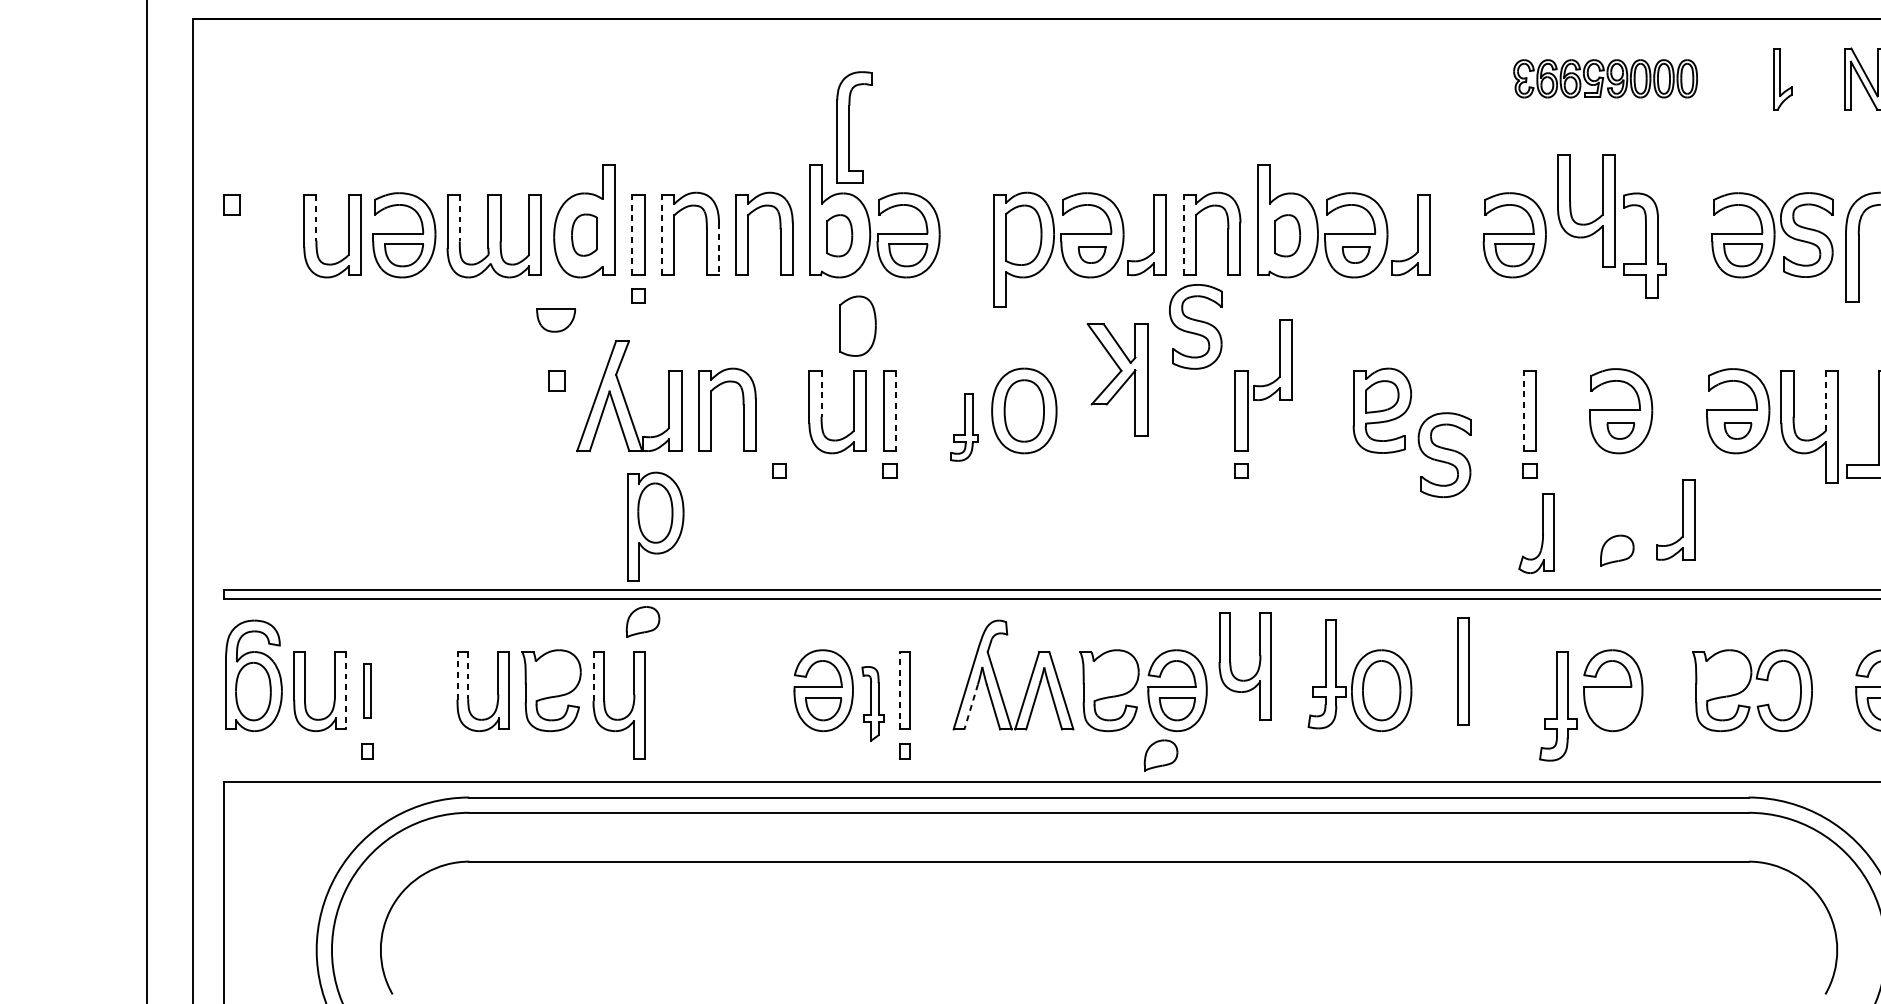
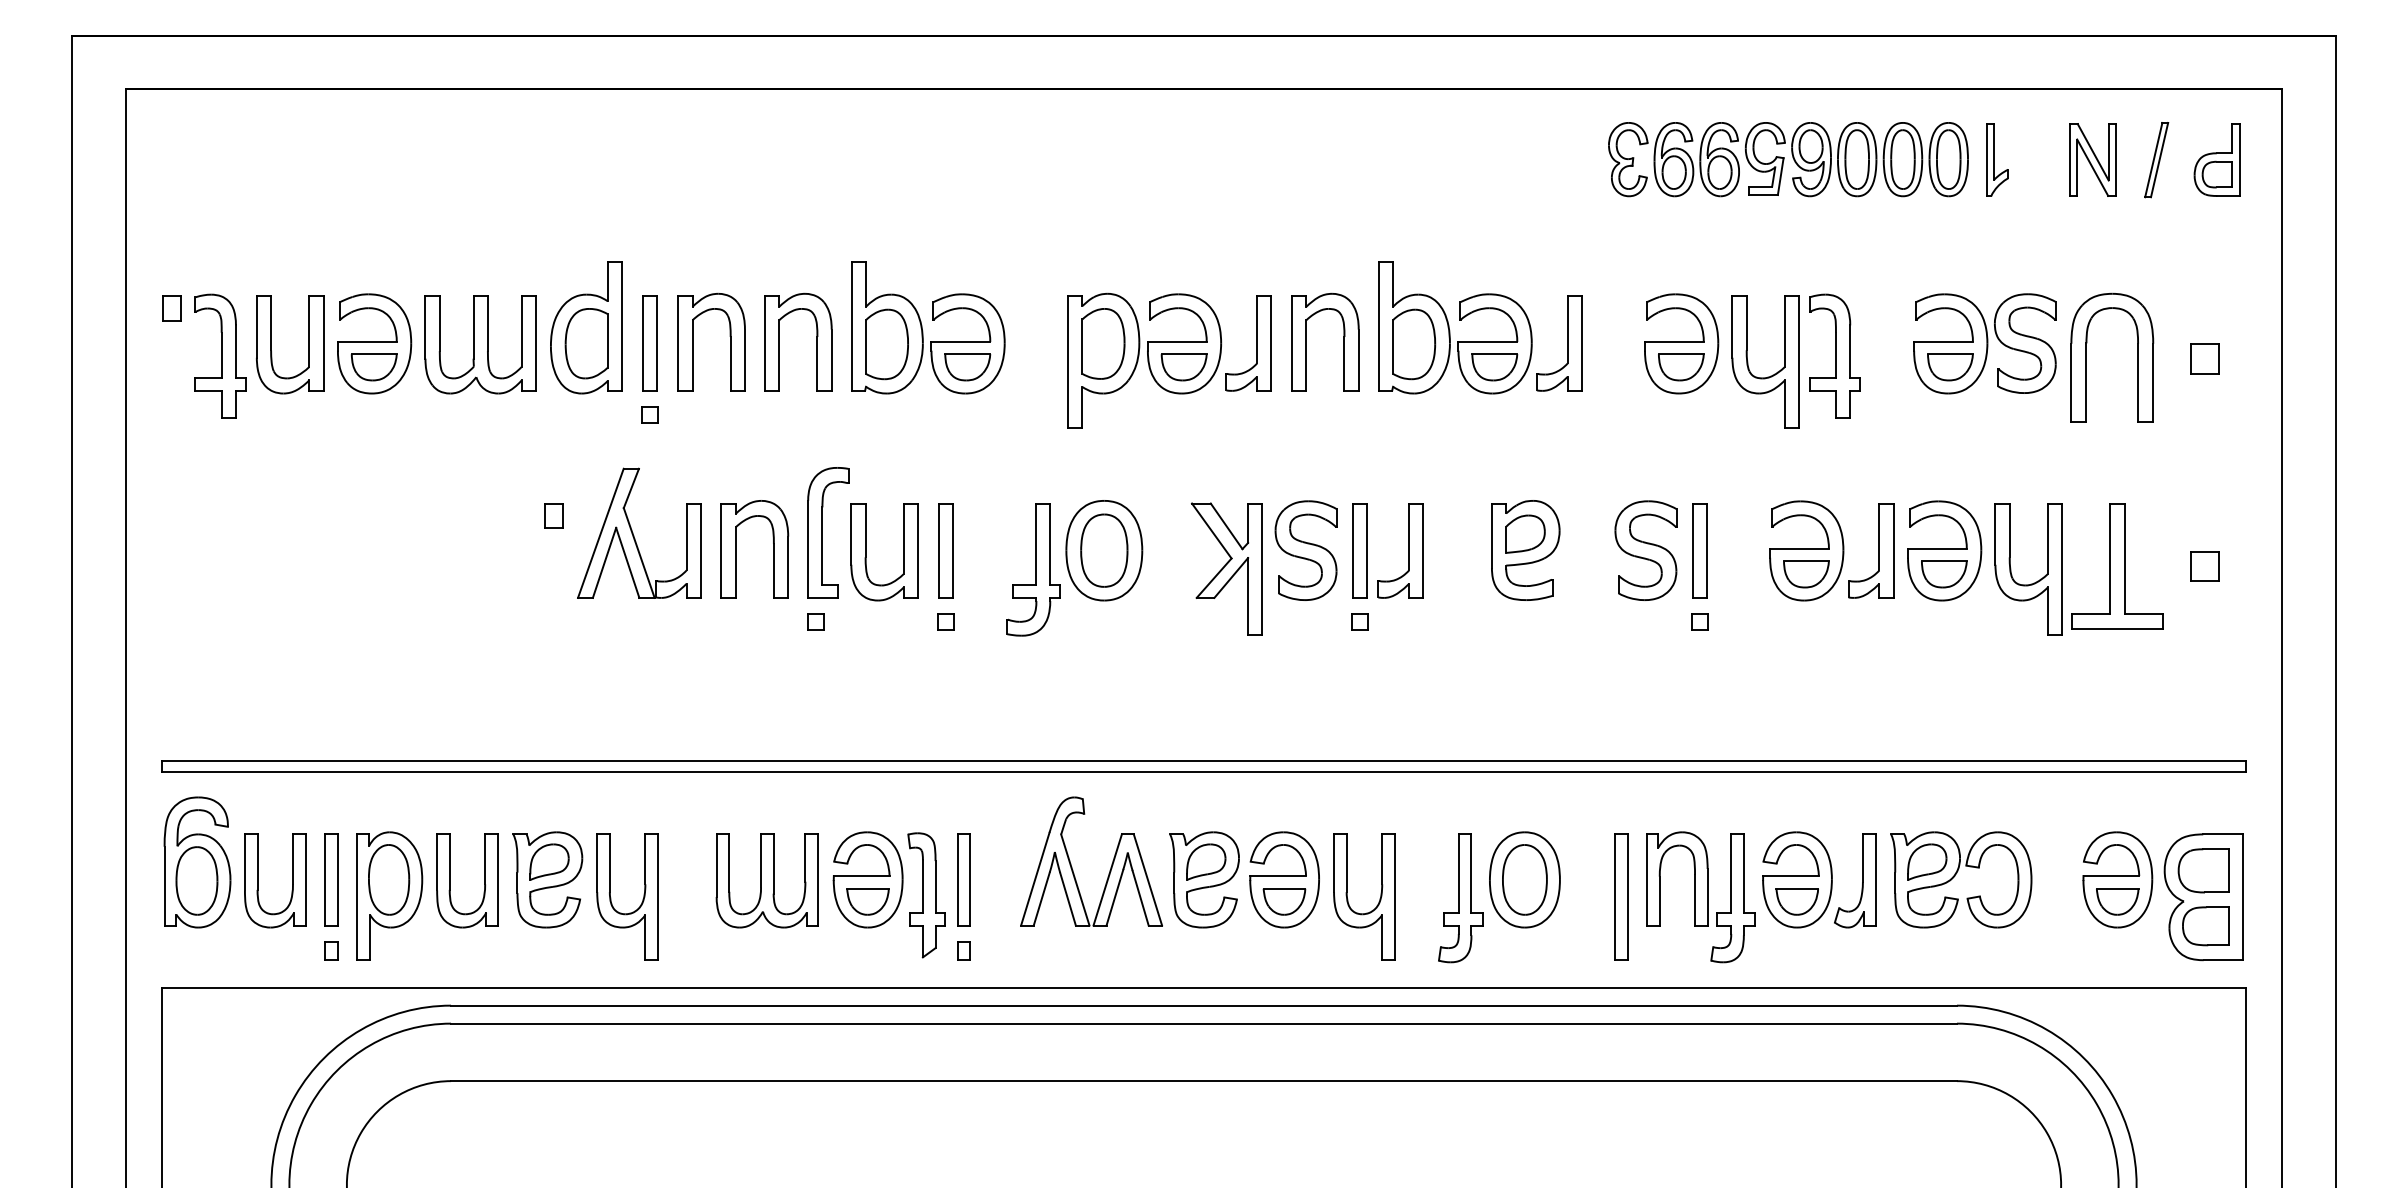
part: (1605, 78) -> (1788, 159), size x1.67
part: (854, 127) -> (828, 532), moved
line: (316, 217) -> (271, 323), dashed -> solid
line: (459, 218) -> (439, 324), dashed -> solid
part: (1592, 221) -> (1772, 374), moved
part: (584, 234) -> (586, 343), size x1.43
line: (632, 234) -> (643, 343), dashed -> solid
line: (662, 234) -> (678, 343), dashed -> solid
line: (1184, 234) -> (1292, 343), dashed -> solid
part: (839, 235) -> (886, 344), size x1.43
part: (1287, 235) -> (1414, 344), size x1.43
part: (273, 245) -> (220, 355), added
line: (718, 249) -> (744, 360), dashed -> solid
part: (1091, 255) -> (1183, 367), size x1.43
part: (1355, 255) -> (1494, 367), size x1.43
part: (555, 320) -> (552, 444), removed
part: (857, 325) -> (908, 450), removed
part: (1195, 326) -> (1305, 550), moved
part: (1279, 359) -> (1408, 550), moved
part: (1117, 379) -> (1226, 568), moved
line: (821, 393) -> (865, 530), dashed -> solid
line: (1825, 400) -> (2047, 538), dashed -> solid
line: (1524, 410) -> (1692, 550), dashed -> solid
line: (896, 411) -> (953, 551), dashed -> solid
part: (964, 426) -> (1033, 569), size x1.67
part: (1620, 431) -> (1806, 574), size x1.43
part: (1738, 431) -> (1944, 574), size x1.43
part: (1444, 455) -> (1645, 550), moved
part: (1682, 519) -> (1878, 550), moved
part: (655, 526) -> (389, 895), moved
part: (1542, 533) -> (1862, 880), moved
part: (1617, 550) -> (1927, 861), moved
part: (643, 621) -> (549, 861), moved
part: (1257, 669) -> (1378, 901), moved
part: (1463, 670) -> (1621, 896), moved
part: (1326, 674) -> (1460, 898), moved
line: (457, 675) -> (437, 861), dashed -> solid
line: (468, 675) -> (449, 862), dashed -> solid
line: (593, 676) -> (597, 863), dashed -> solid
part: (1496, 689) -> (1660, 878), added
line: (345, 690) -> (305, 879), dashed -> solid
part: (367, 690) -> (331, 879), size x1.43
line: (899, 690) -> (957, 879), dashed -> solid
part: (737, 691) -> (766, 880), added
part: (873, 703) -> (926, 895), size x1.43
line: (970, 707) -> (1041, 899), dashed -> solid
part: (1612, 709) -> (1796, 901), added
part: (1161, 754) -> (1206, 861), moved

